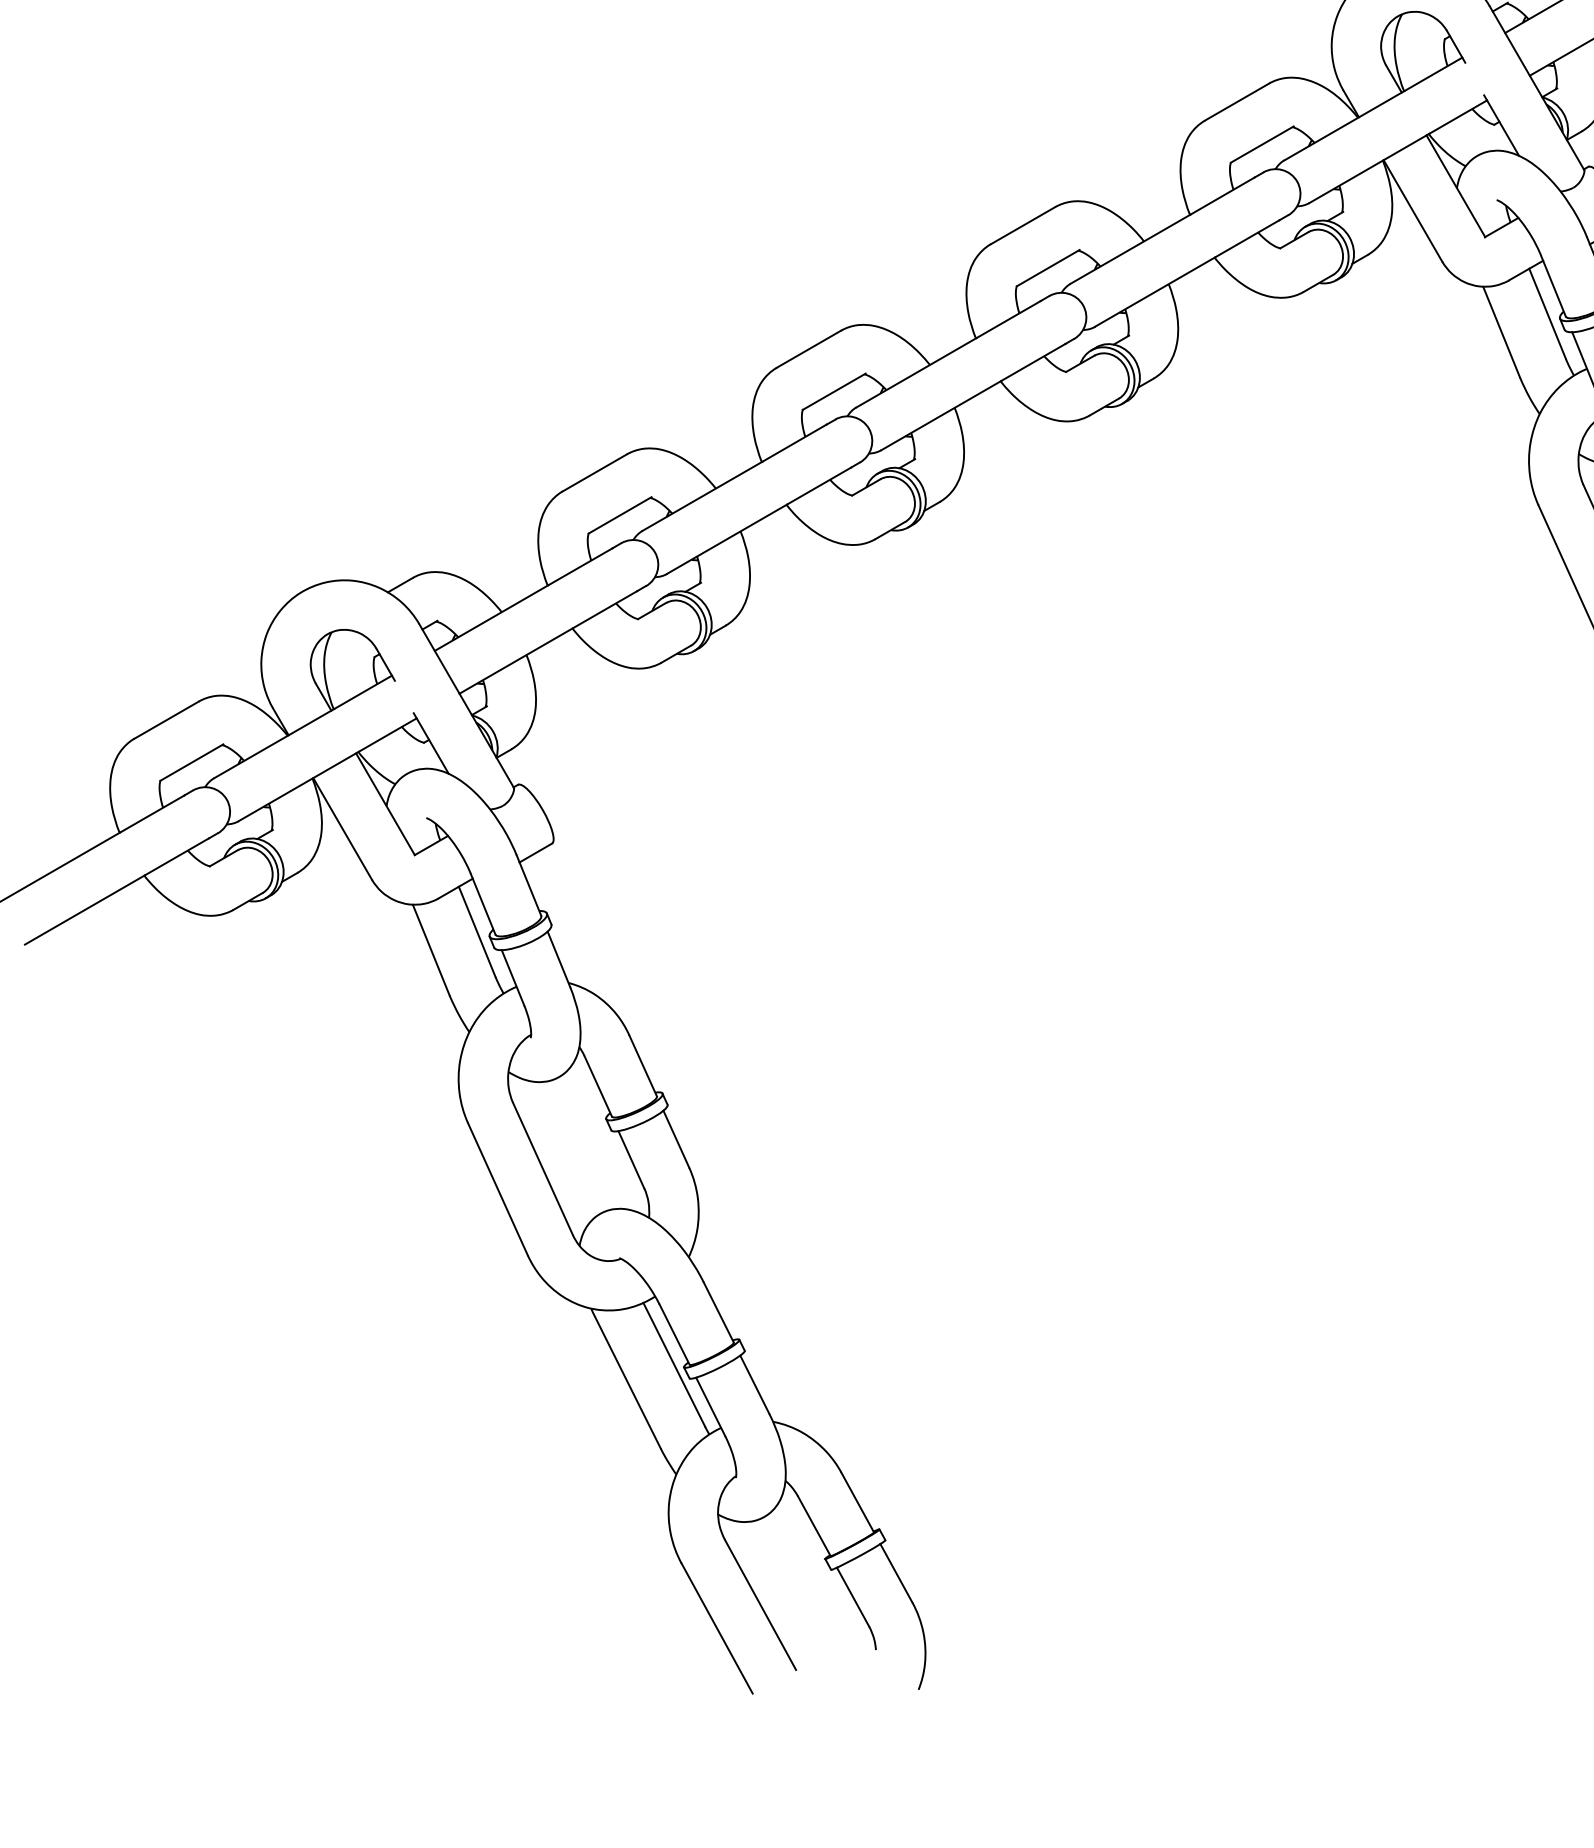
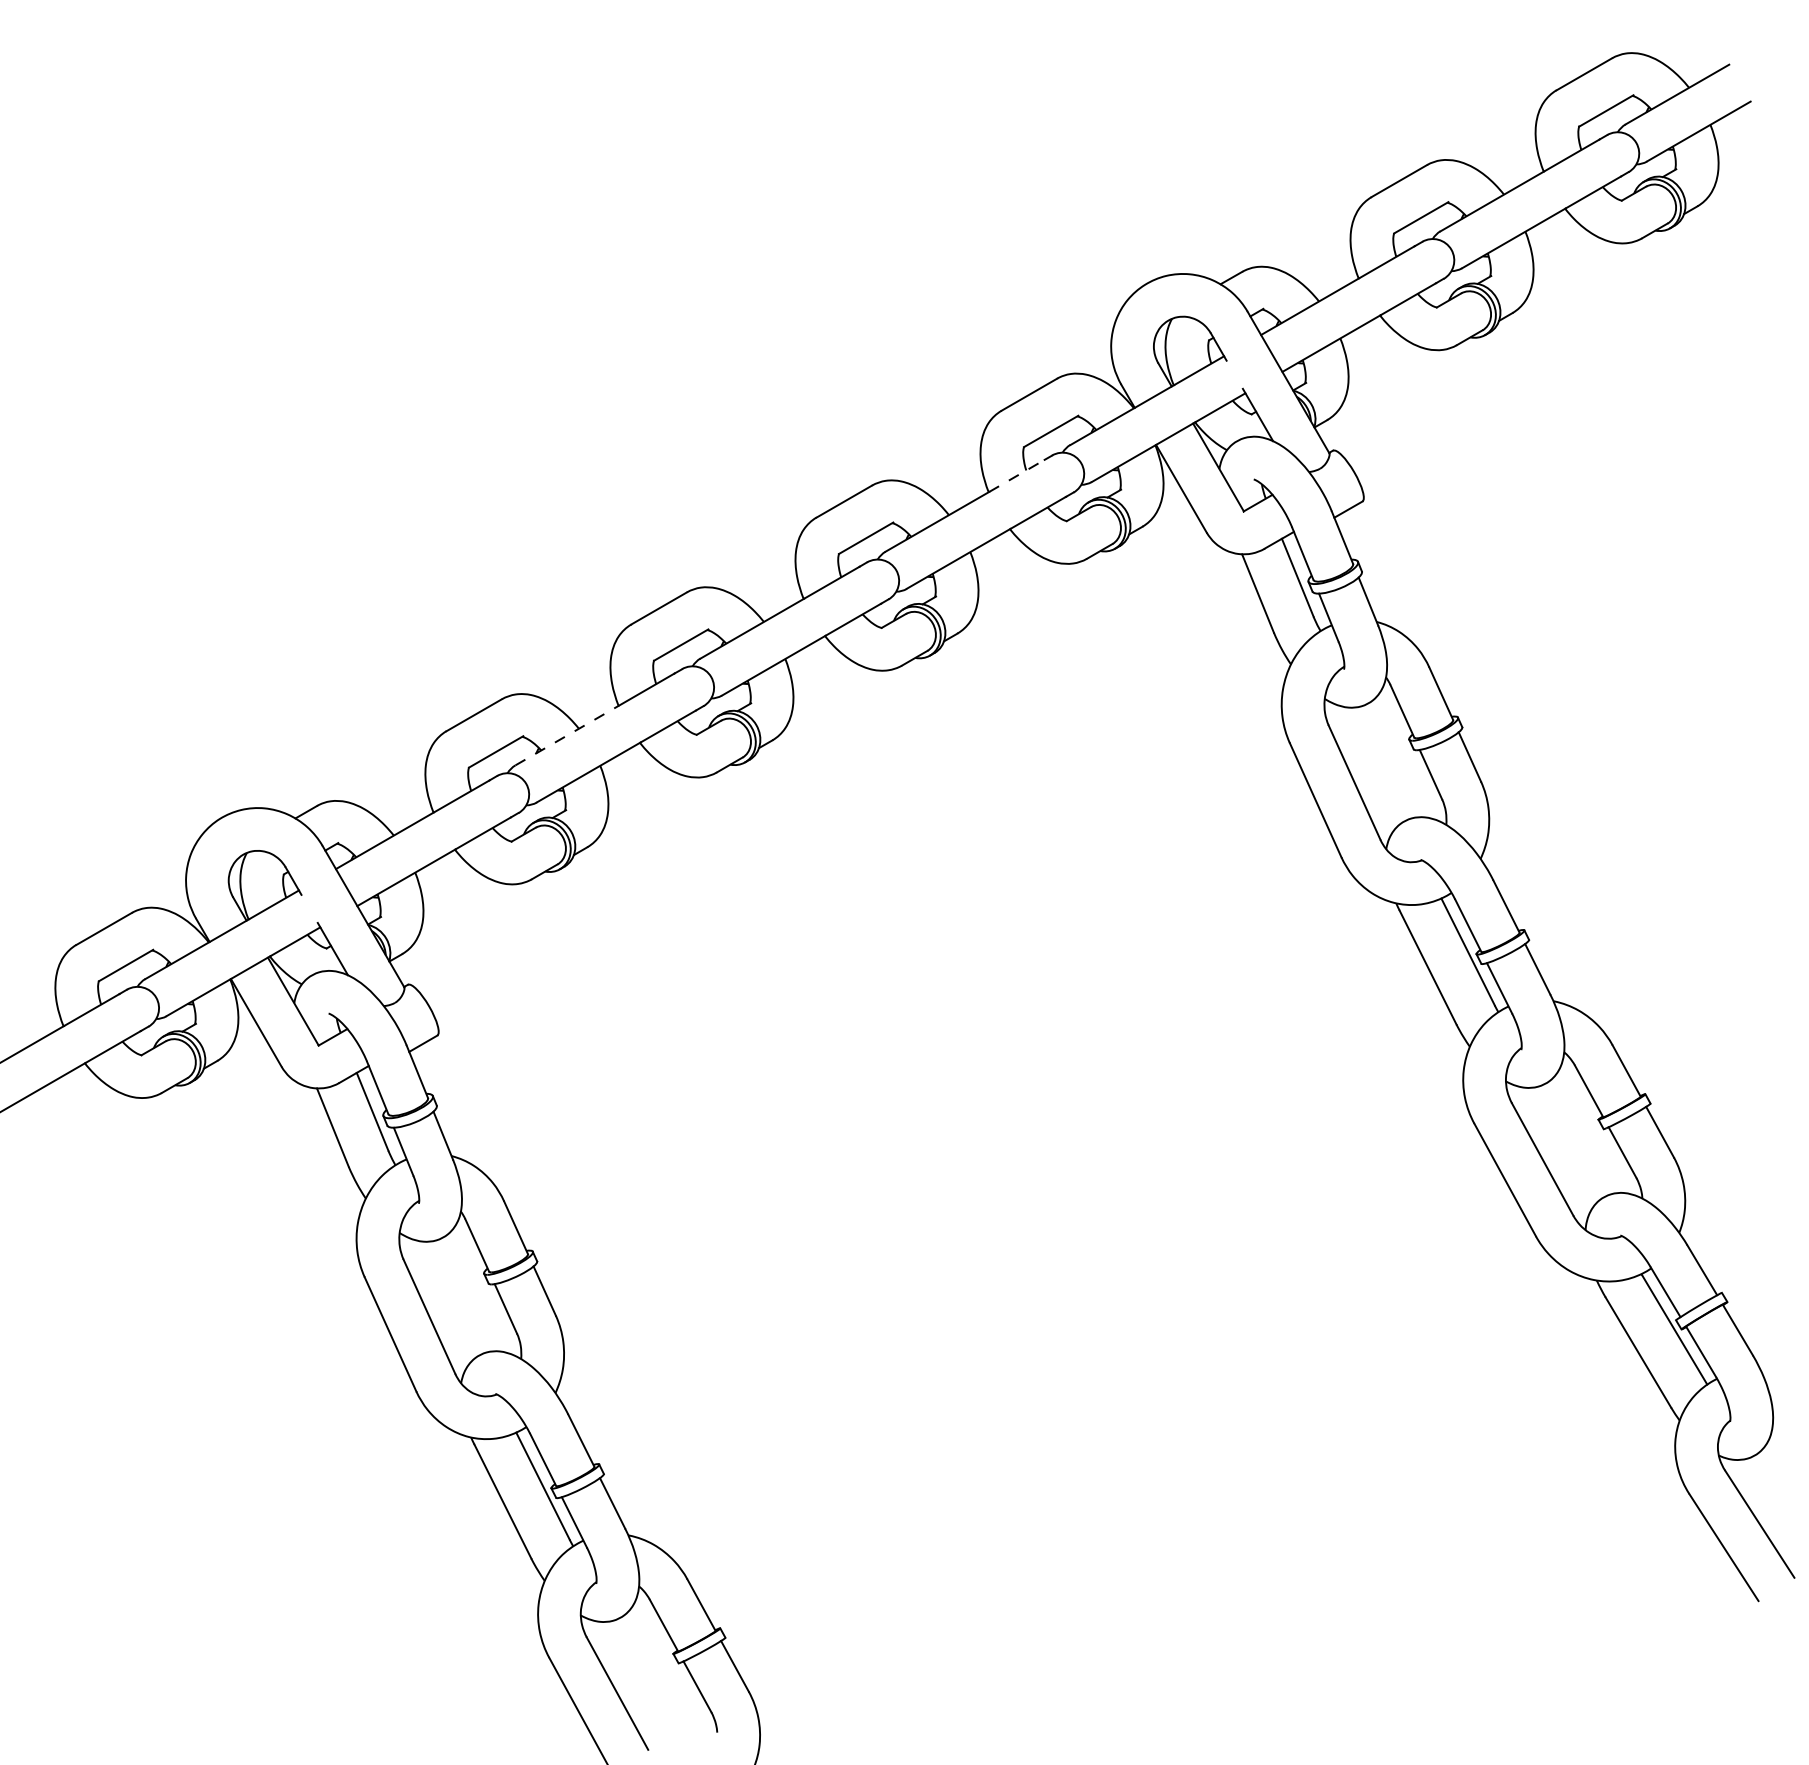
line: (1223, 195) -> (1017, 475), solid -> dashed
line: (702, 496) -> (567, 735), solid -> dashed

